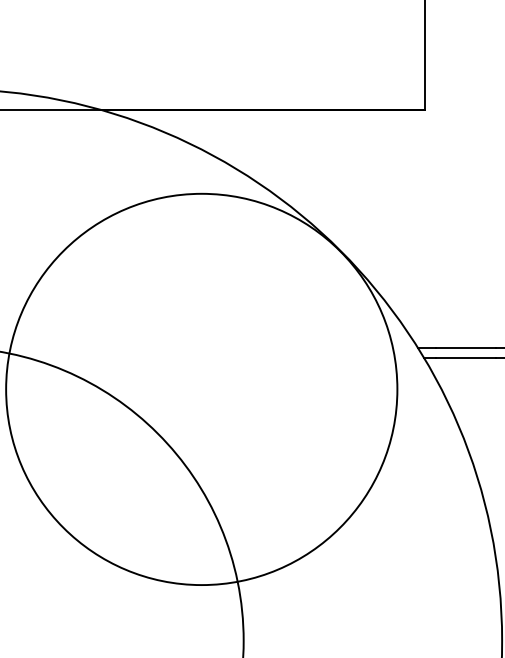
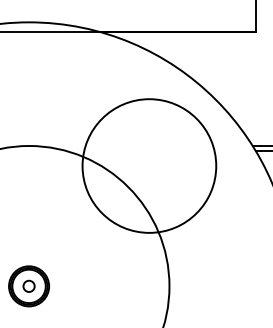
circle: (201, 388) -> (149, 165), size x0.71

